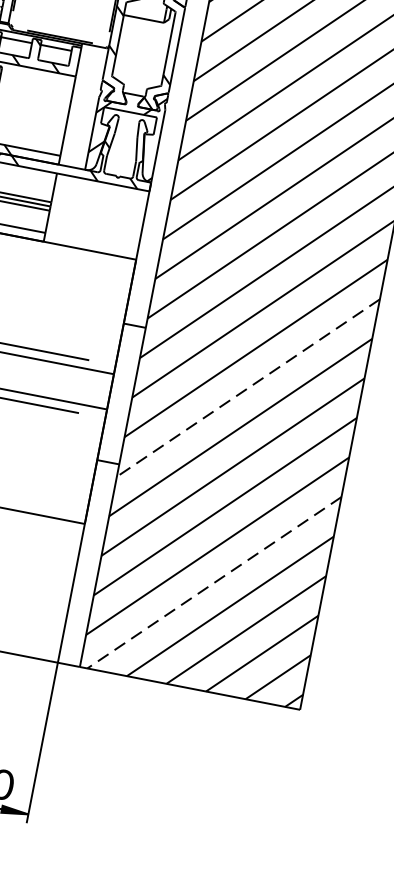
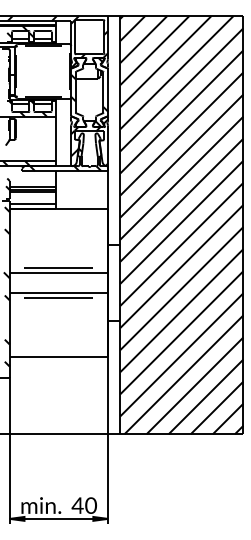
line: (247, 387) -> (181, 266), dashed -> solid
line: (213, 582) -> (183, 374), dashed -> solid

